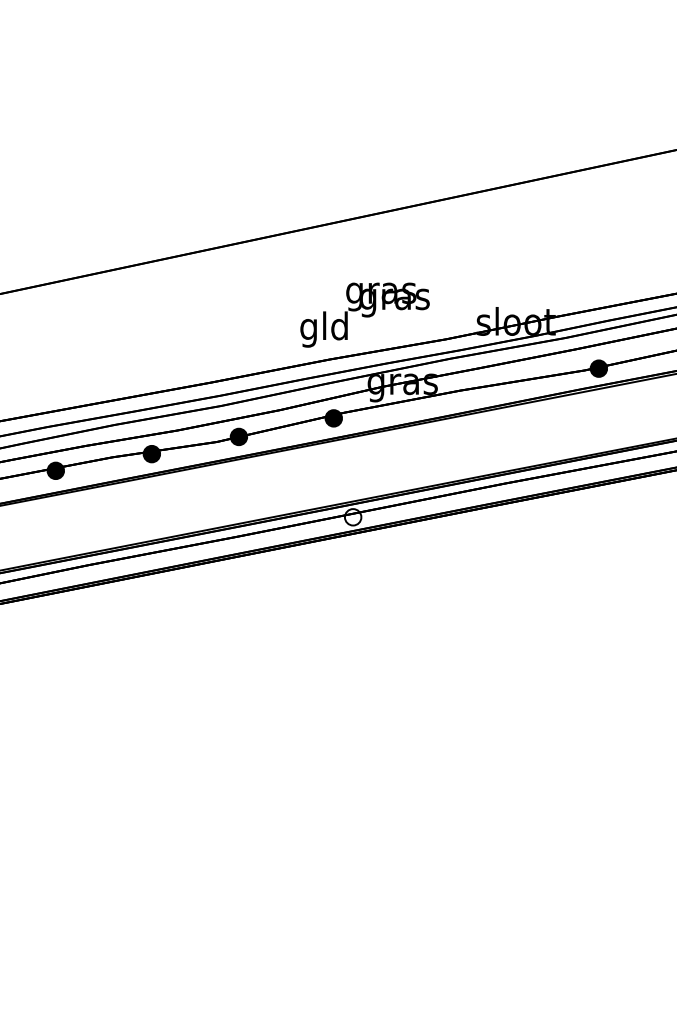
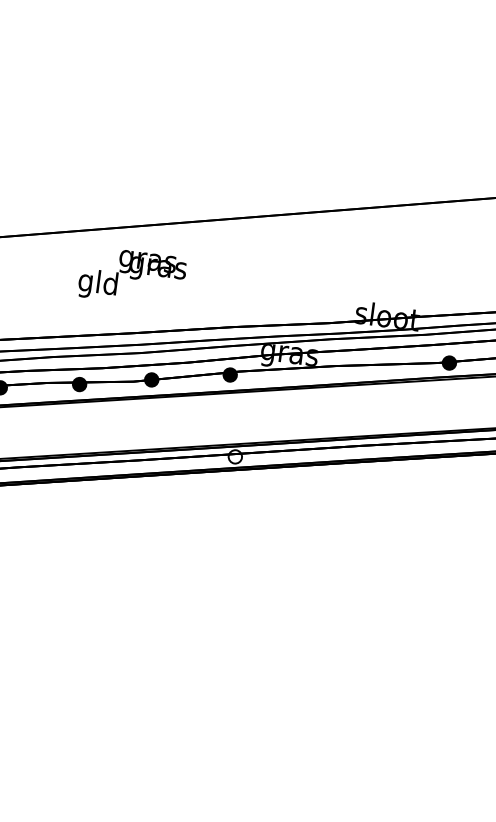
text: (364, 314) -> (132, 276), moved

